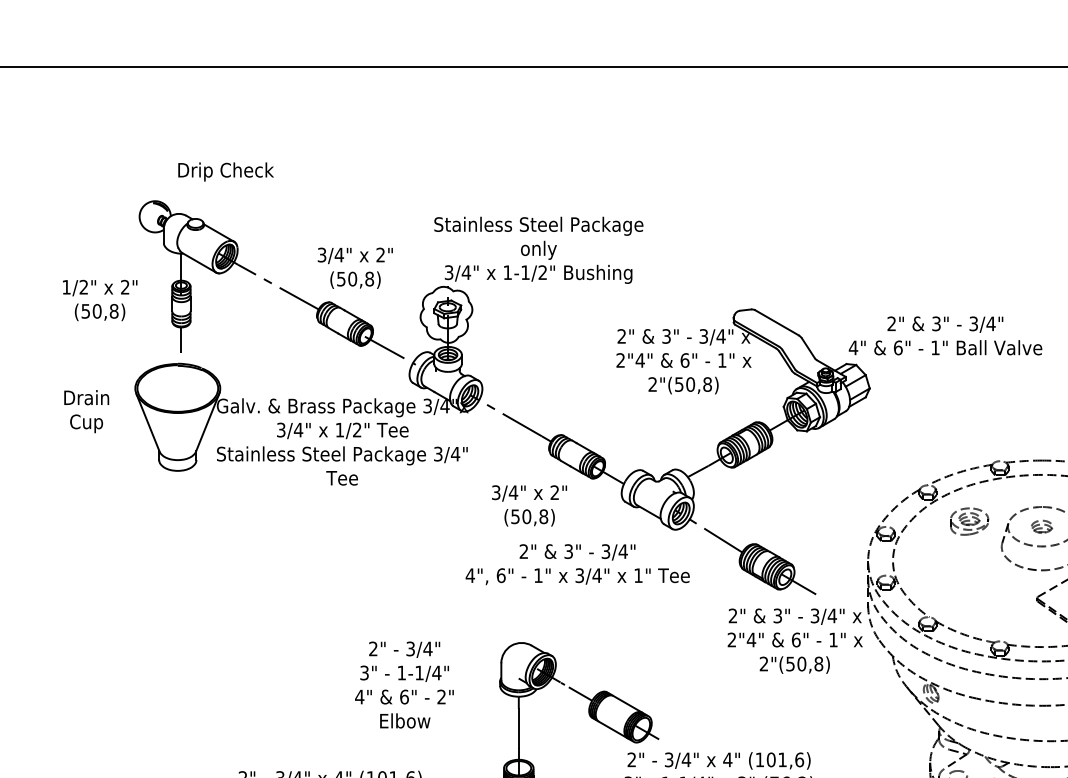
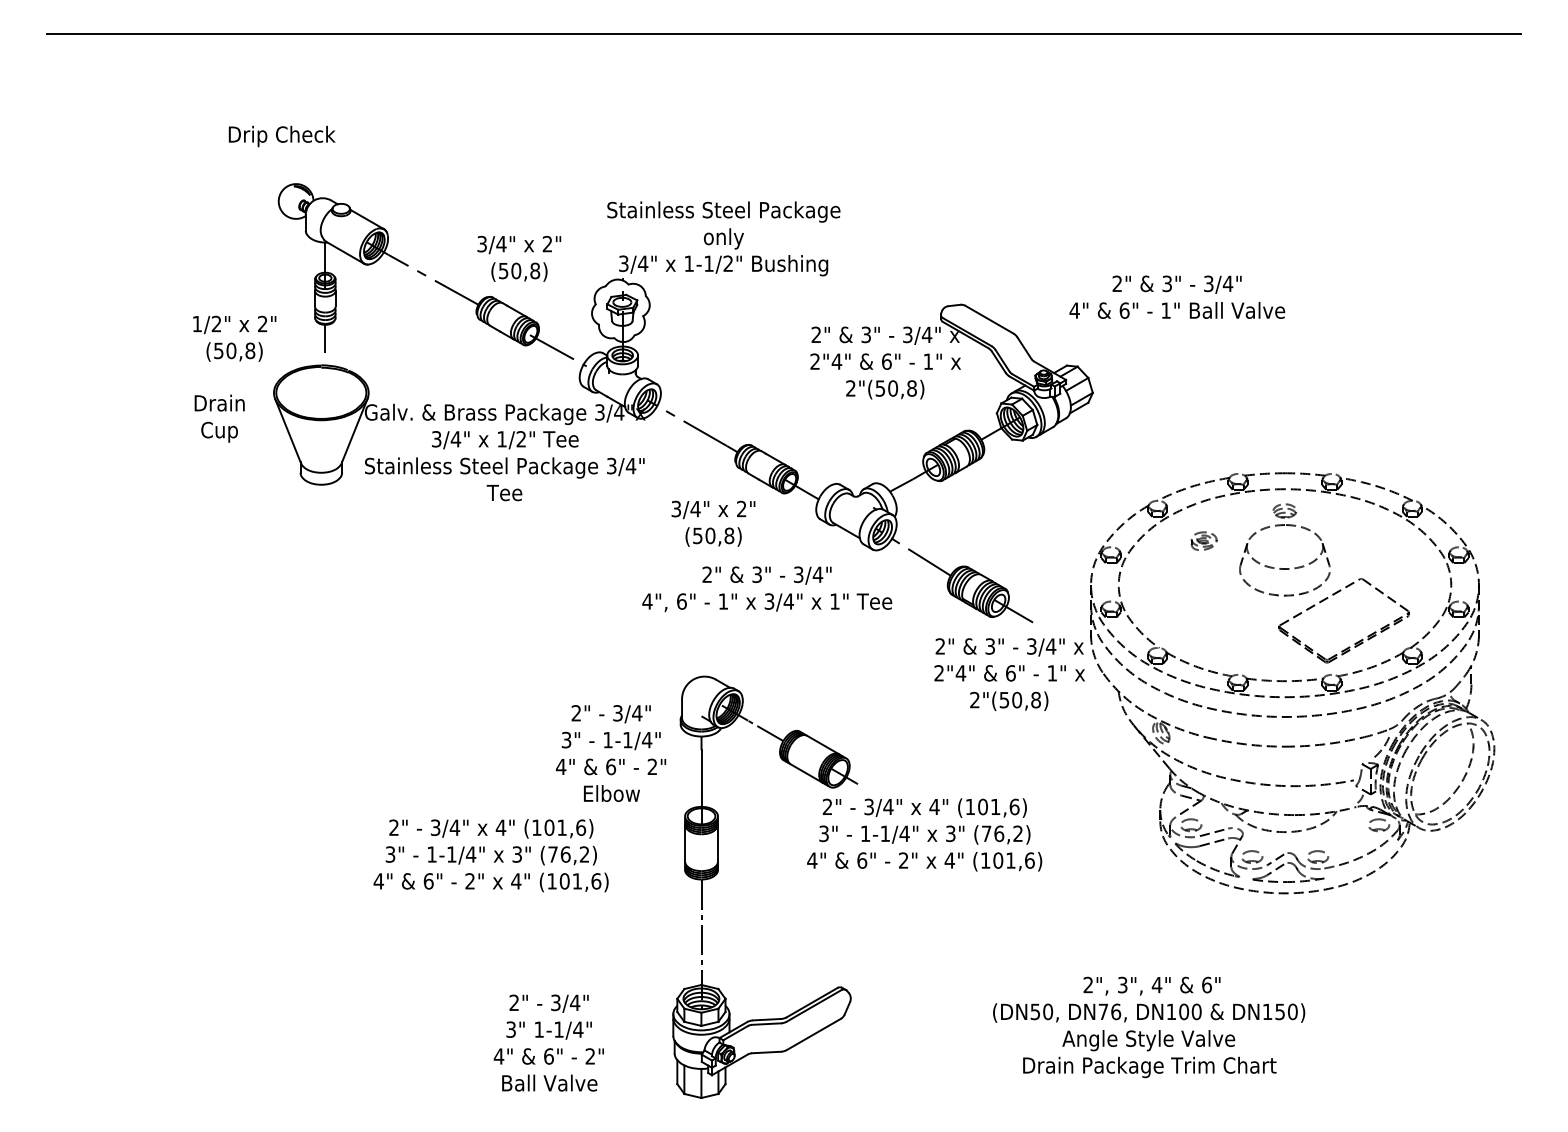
text: (225, 171) -> (281, 136), moved
text: (99, 300) -> (234, 338), moved
text: (945, 335) -> (1177, 296), moved
part: (969, 520) -> (1203, 540), size x0.6
part: (1041, 526) -> (1284, 510), moved
text: (404, 685) -> (611, 753), moved

